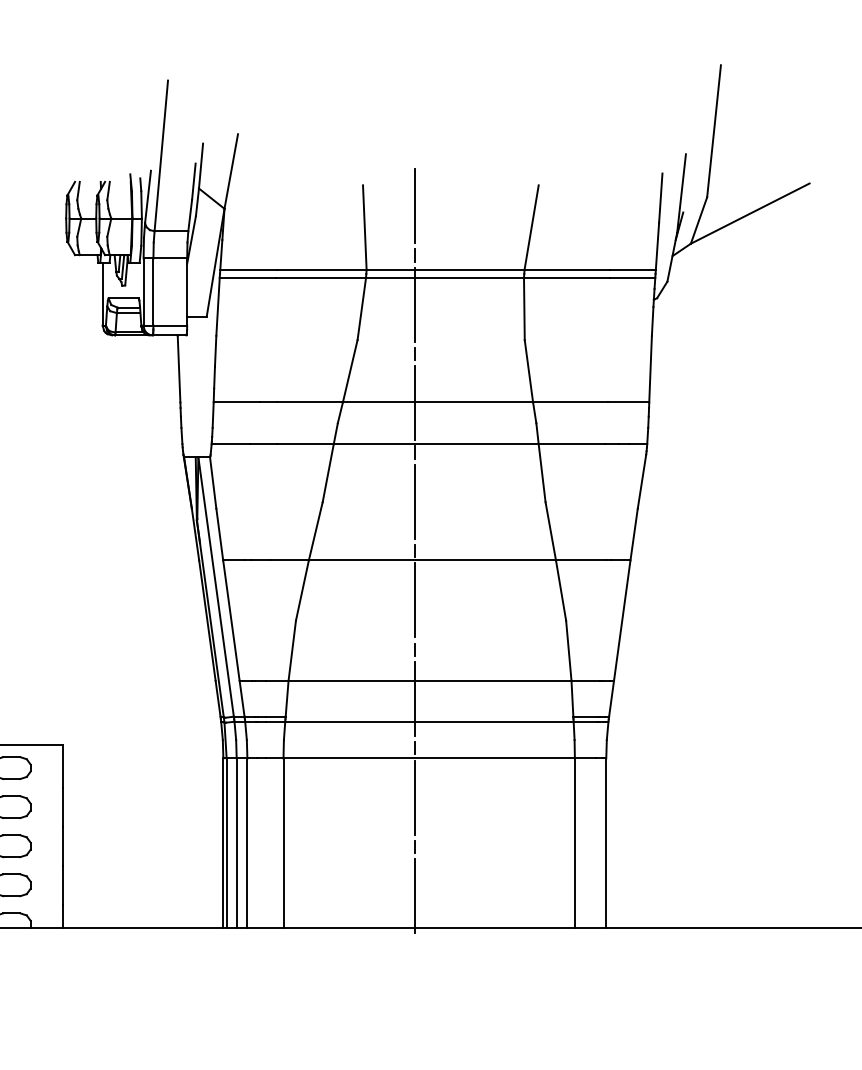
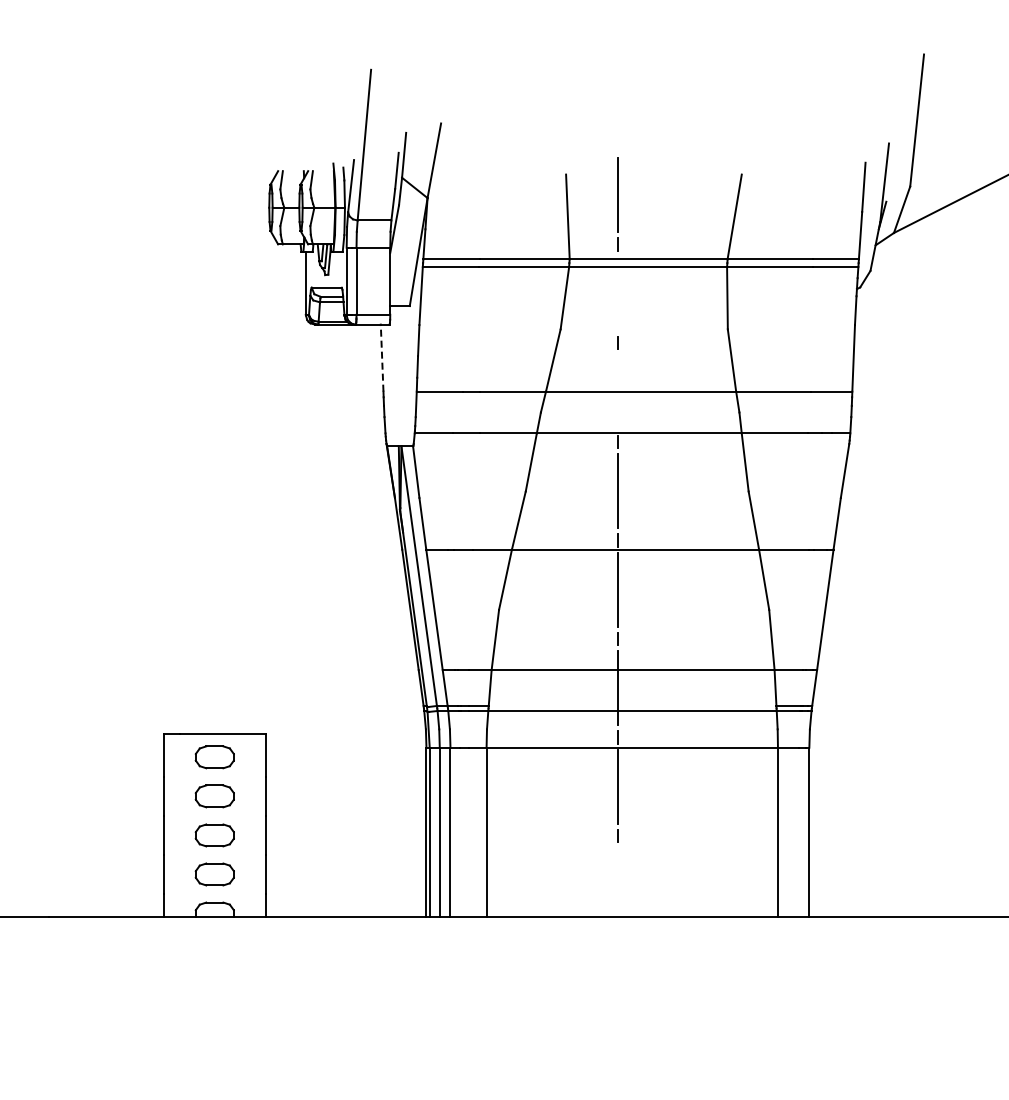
line: (414, 304) -> (617, 293), removed
line: (179, 368) -> (382, 357), solid -> dashed
line: (414, 403) -> (617, 392), removed
line: (414, 896) -> (617, 885), removed

